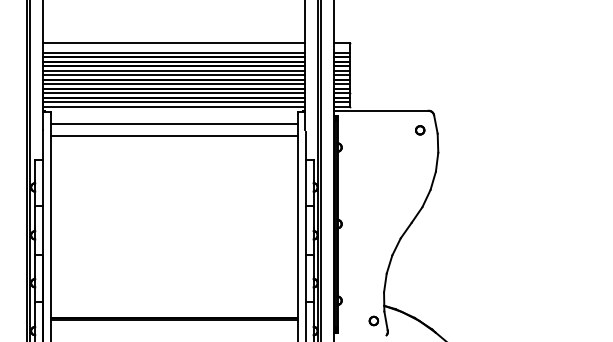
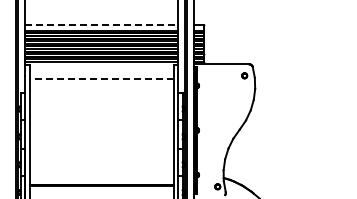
line: (174, 43) -> (101, 25), solid -> dashed
line: (174, 124) -> (101, 72), removed
line: (174, 134) -> (101, 78), solid -> dashed

